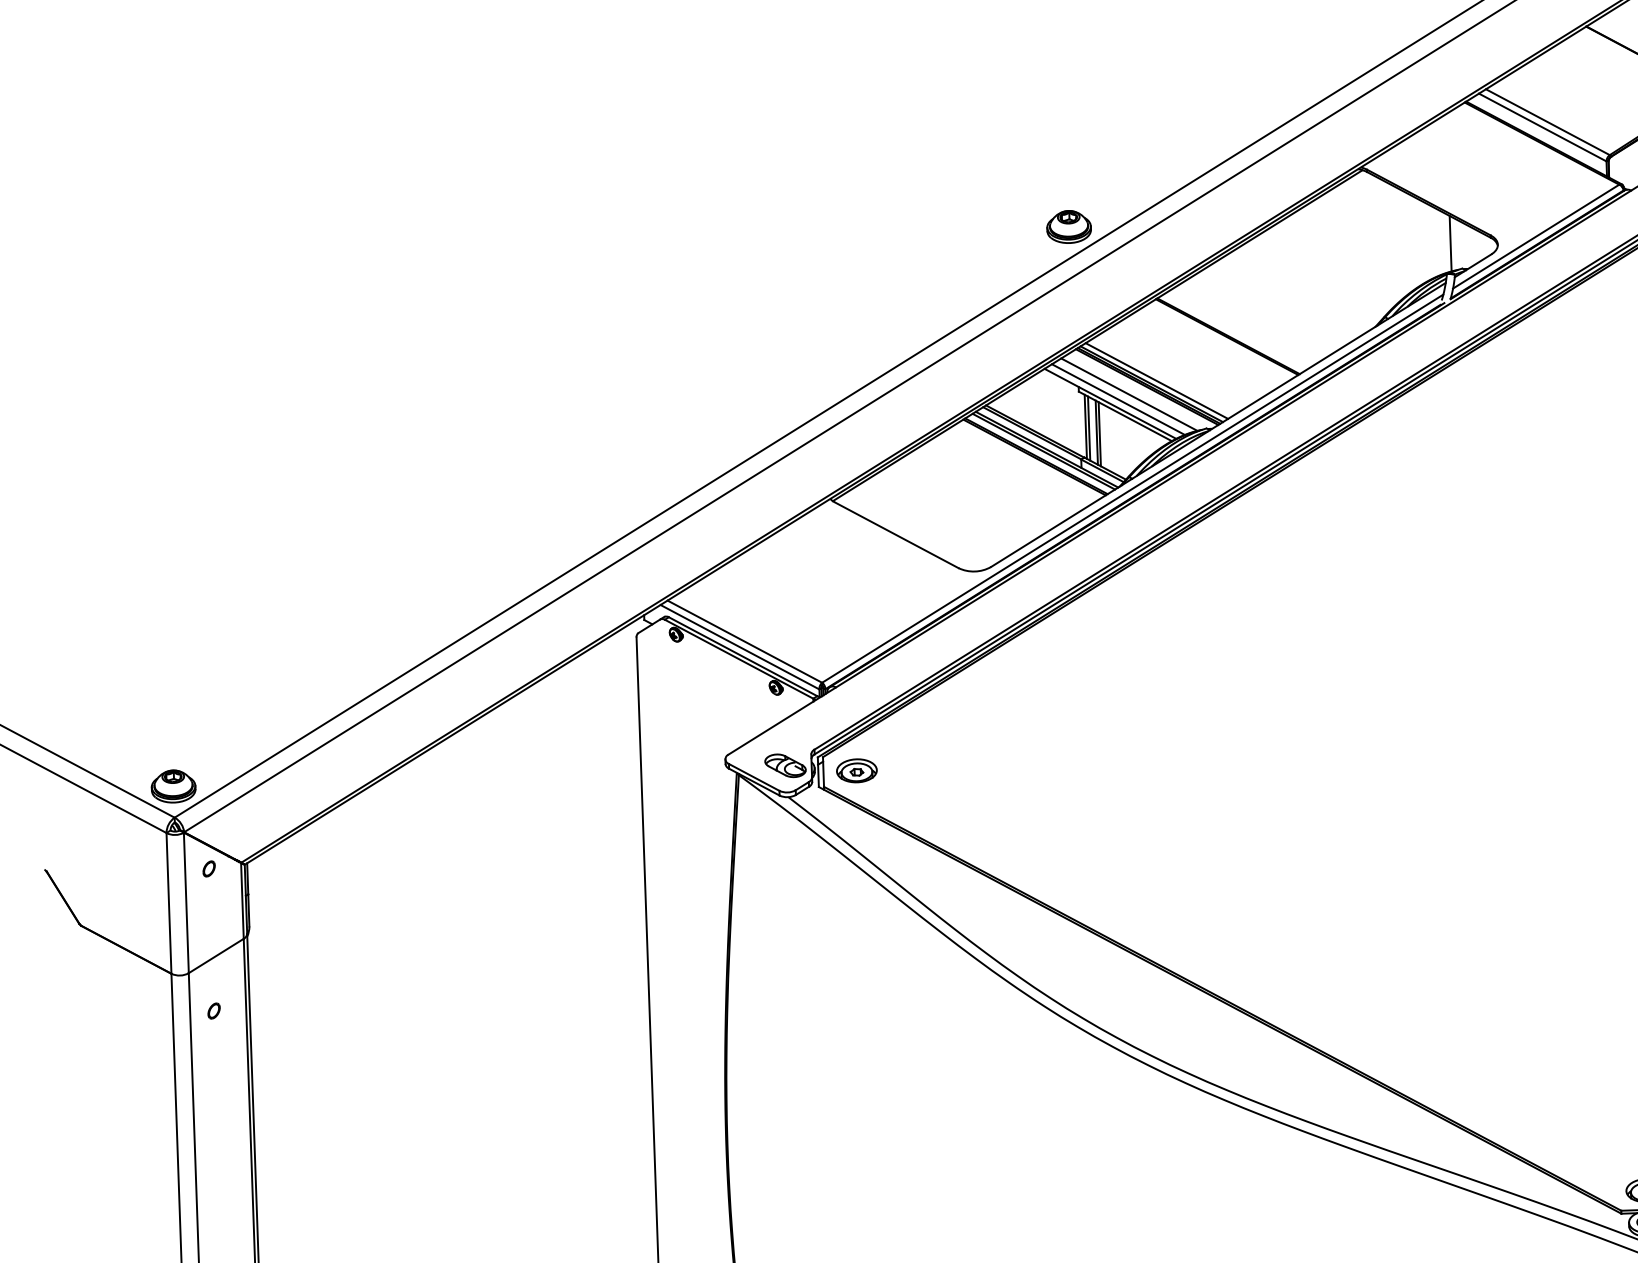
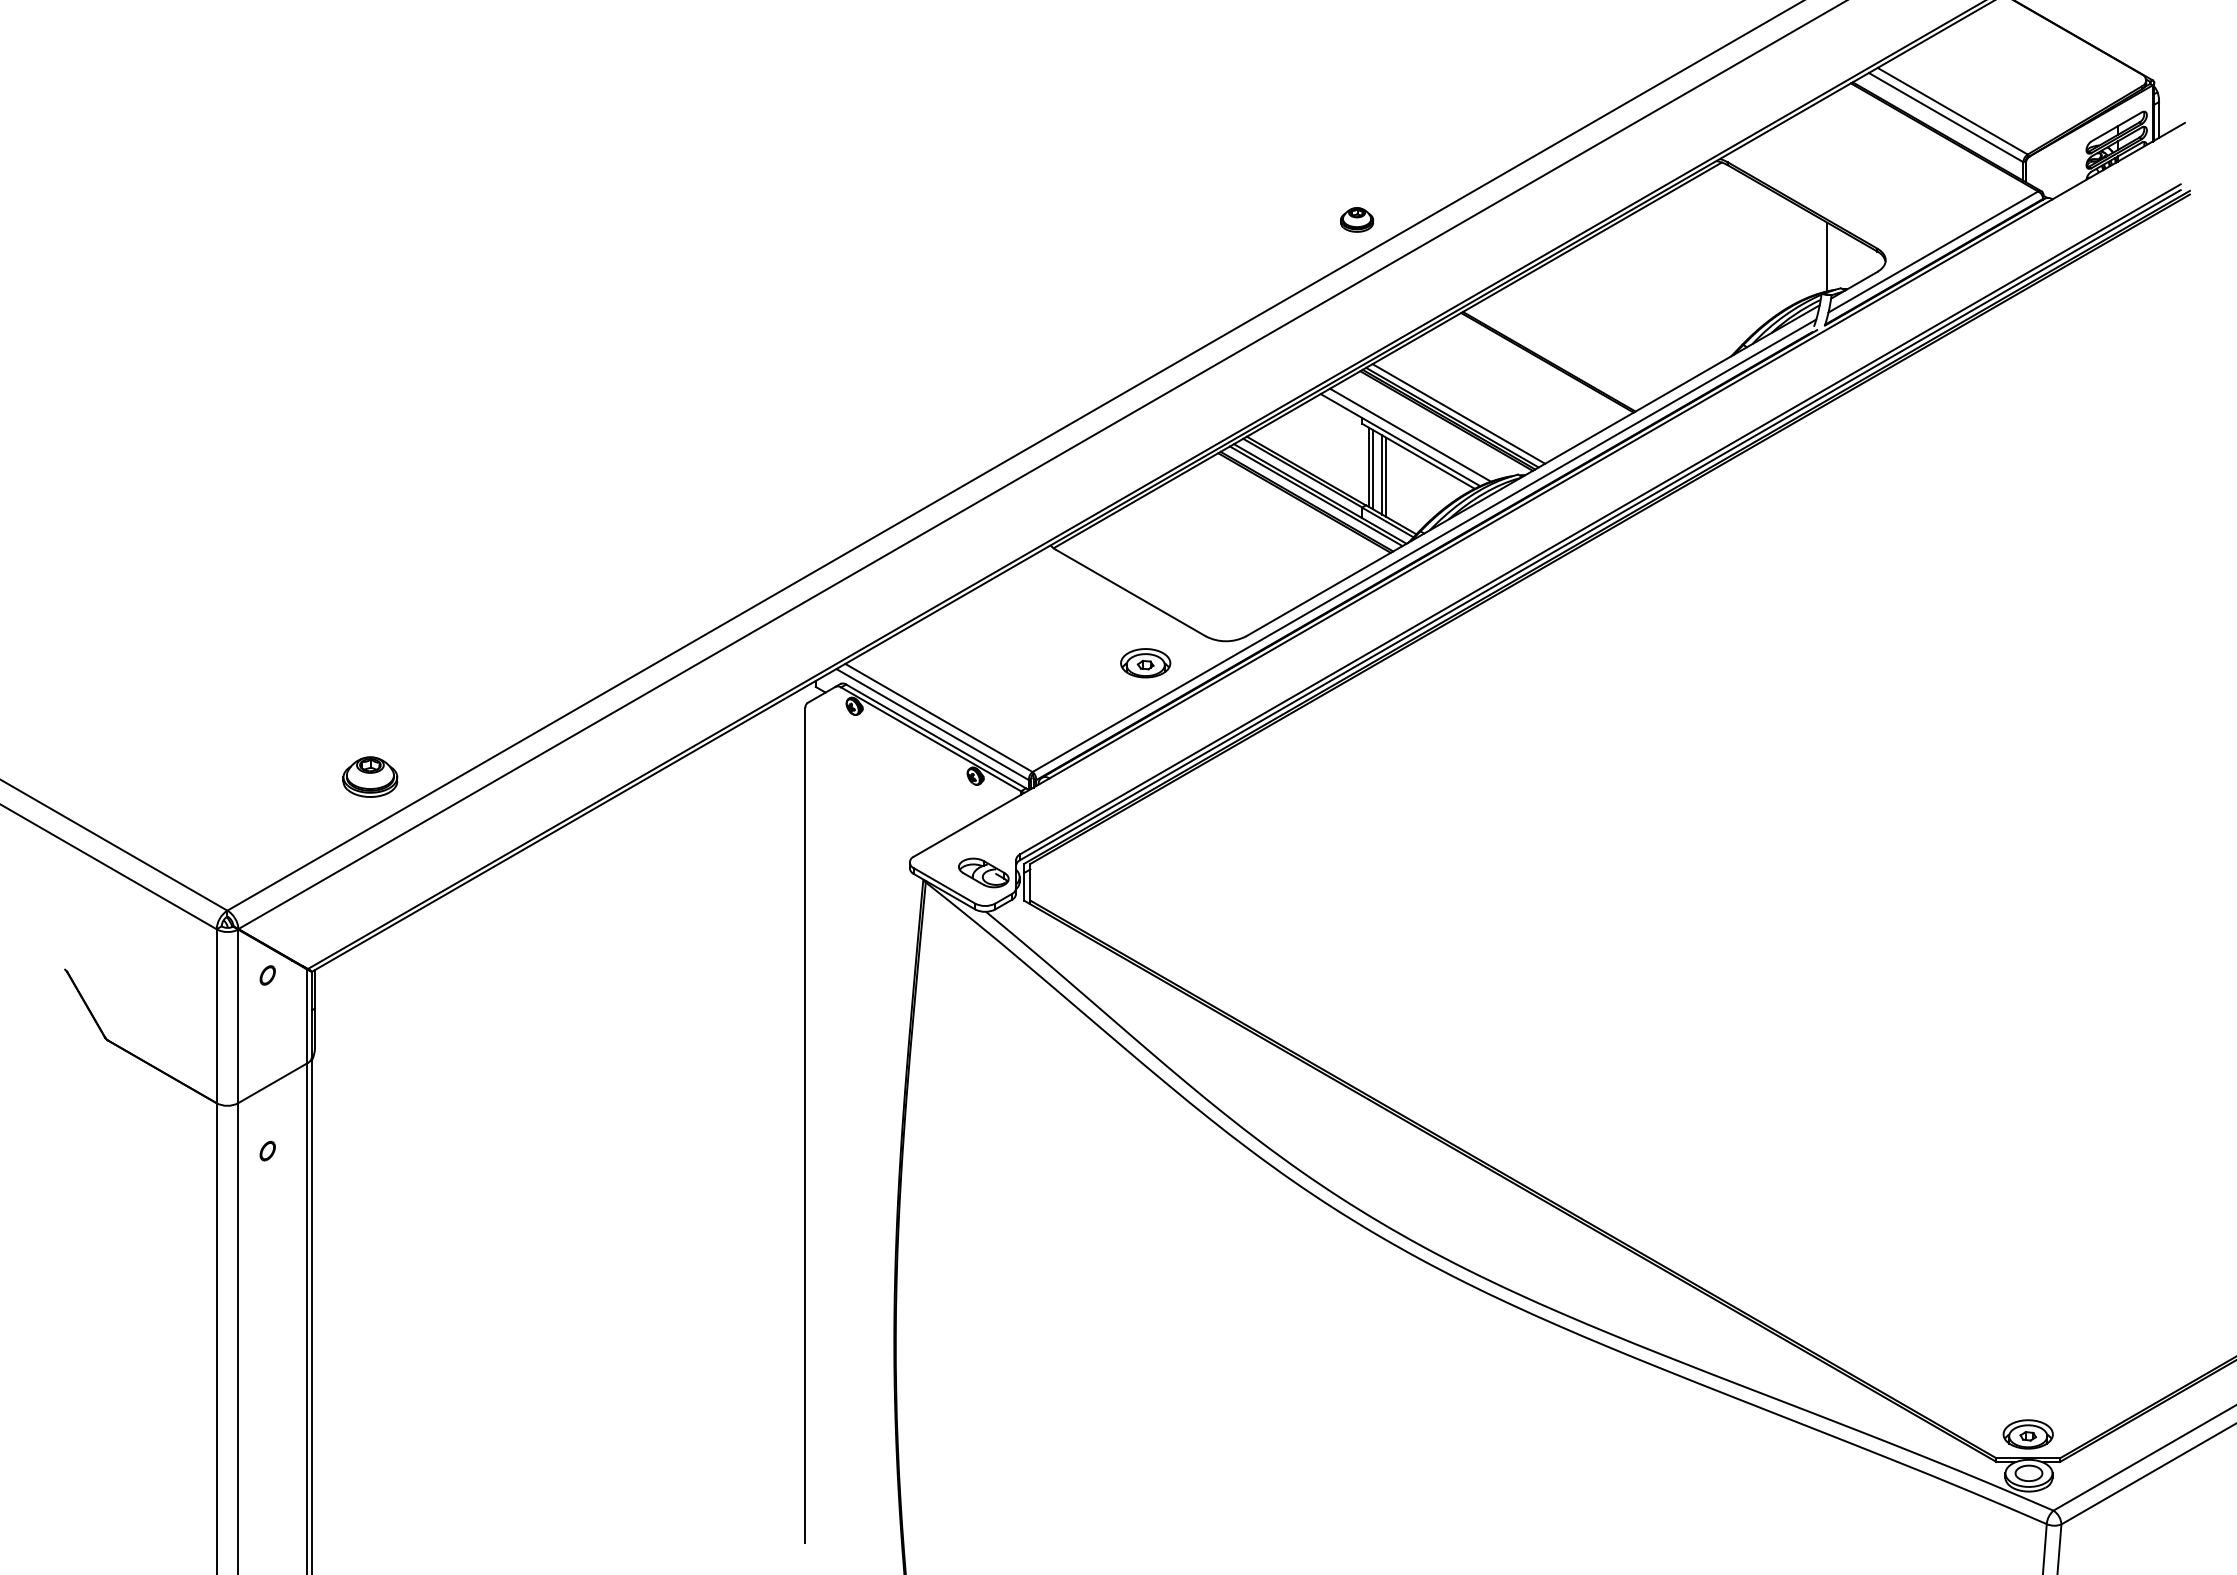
part: (1068, 226) -> (1356, 219), size x0.6
line: (1128, 394) -> (1423, 429), removed
part: (856, 771) -> (1145, 663), moved
part: (173, 785) -> (370, 776), moved

